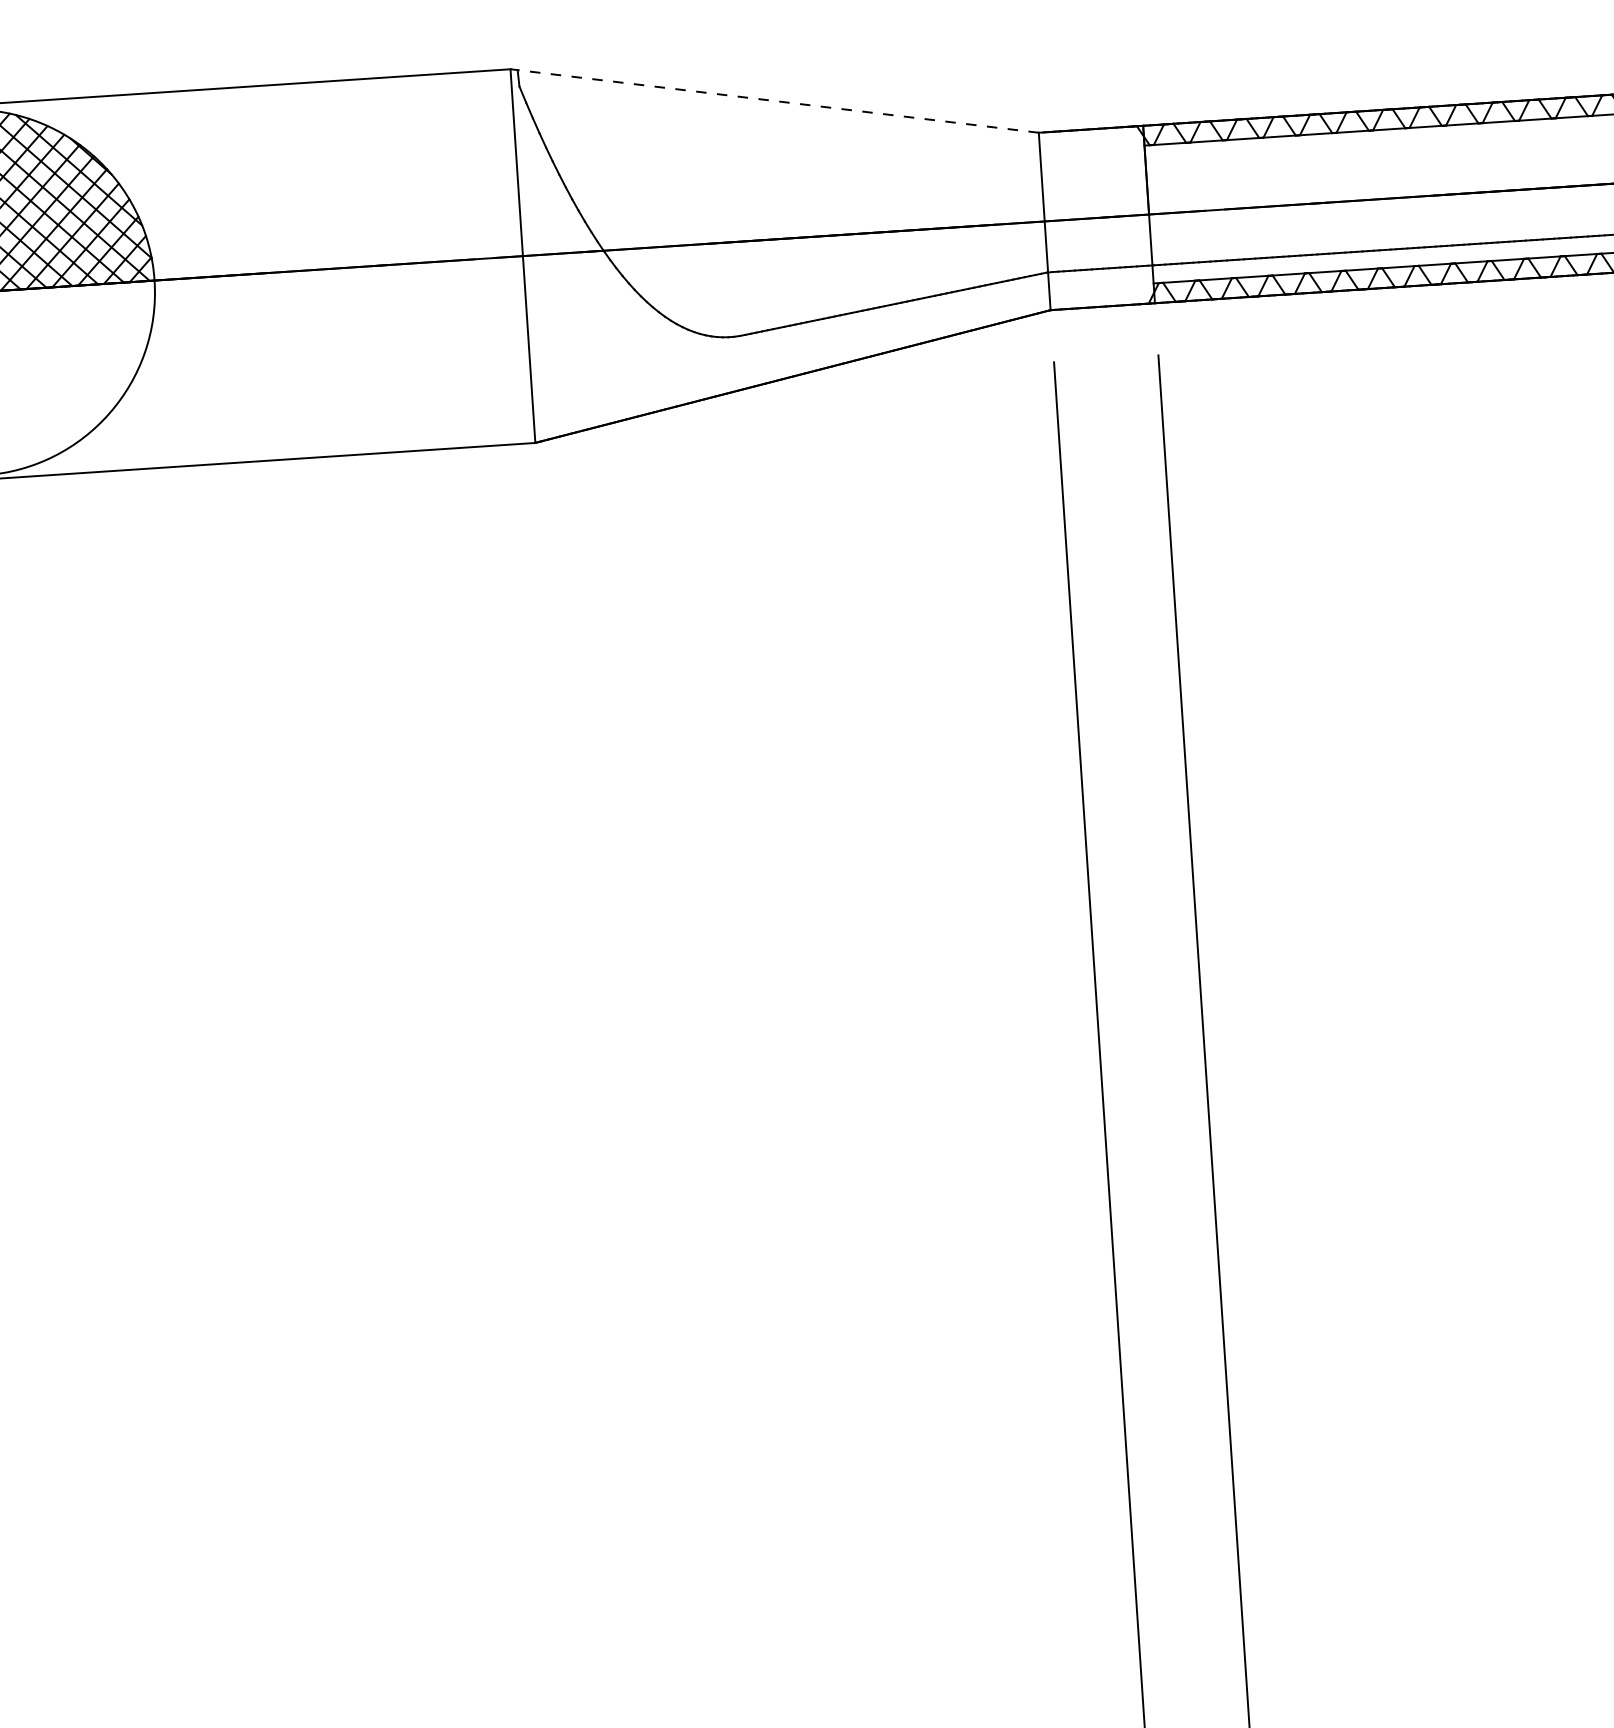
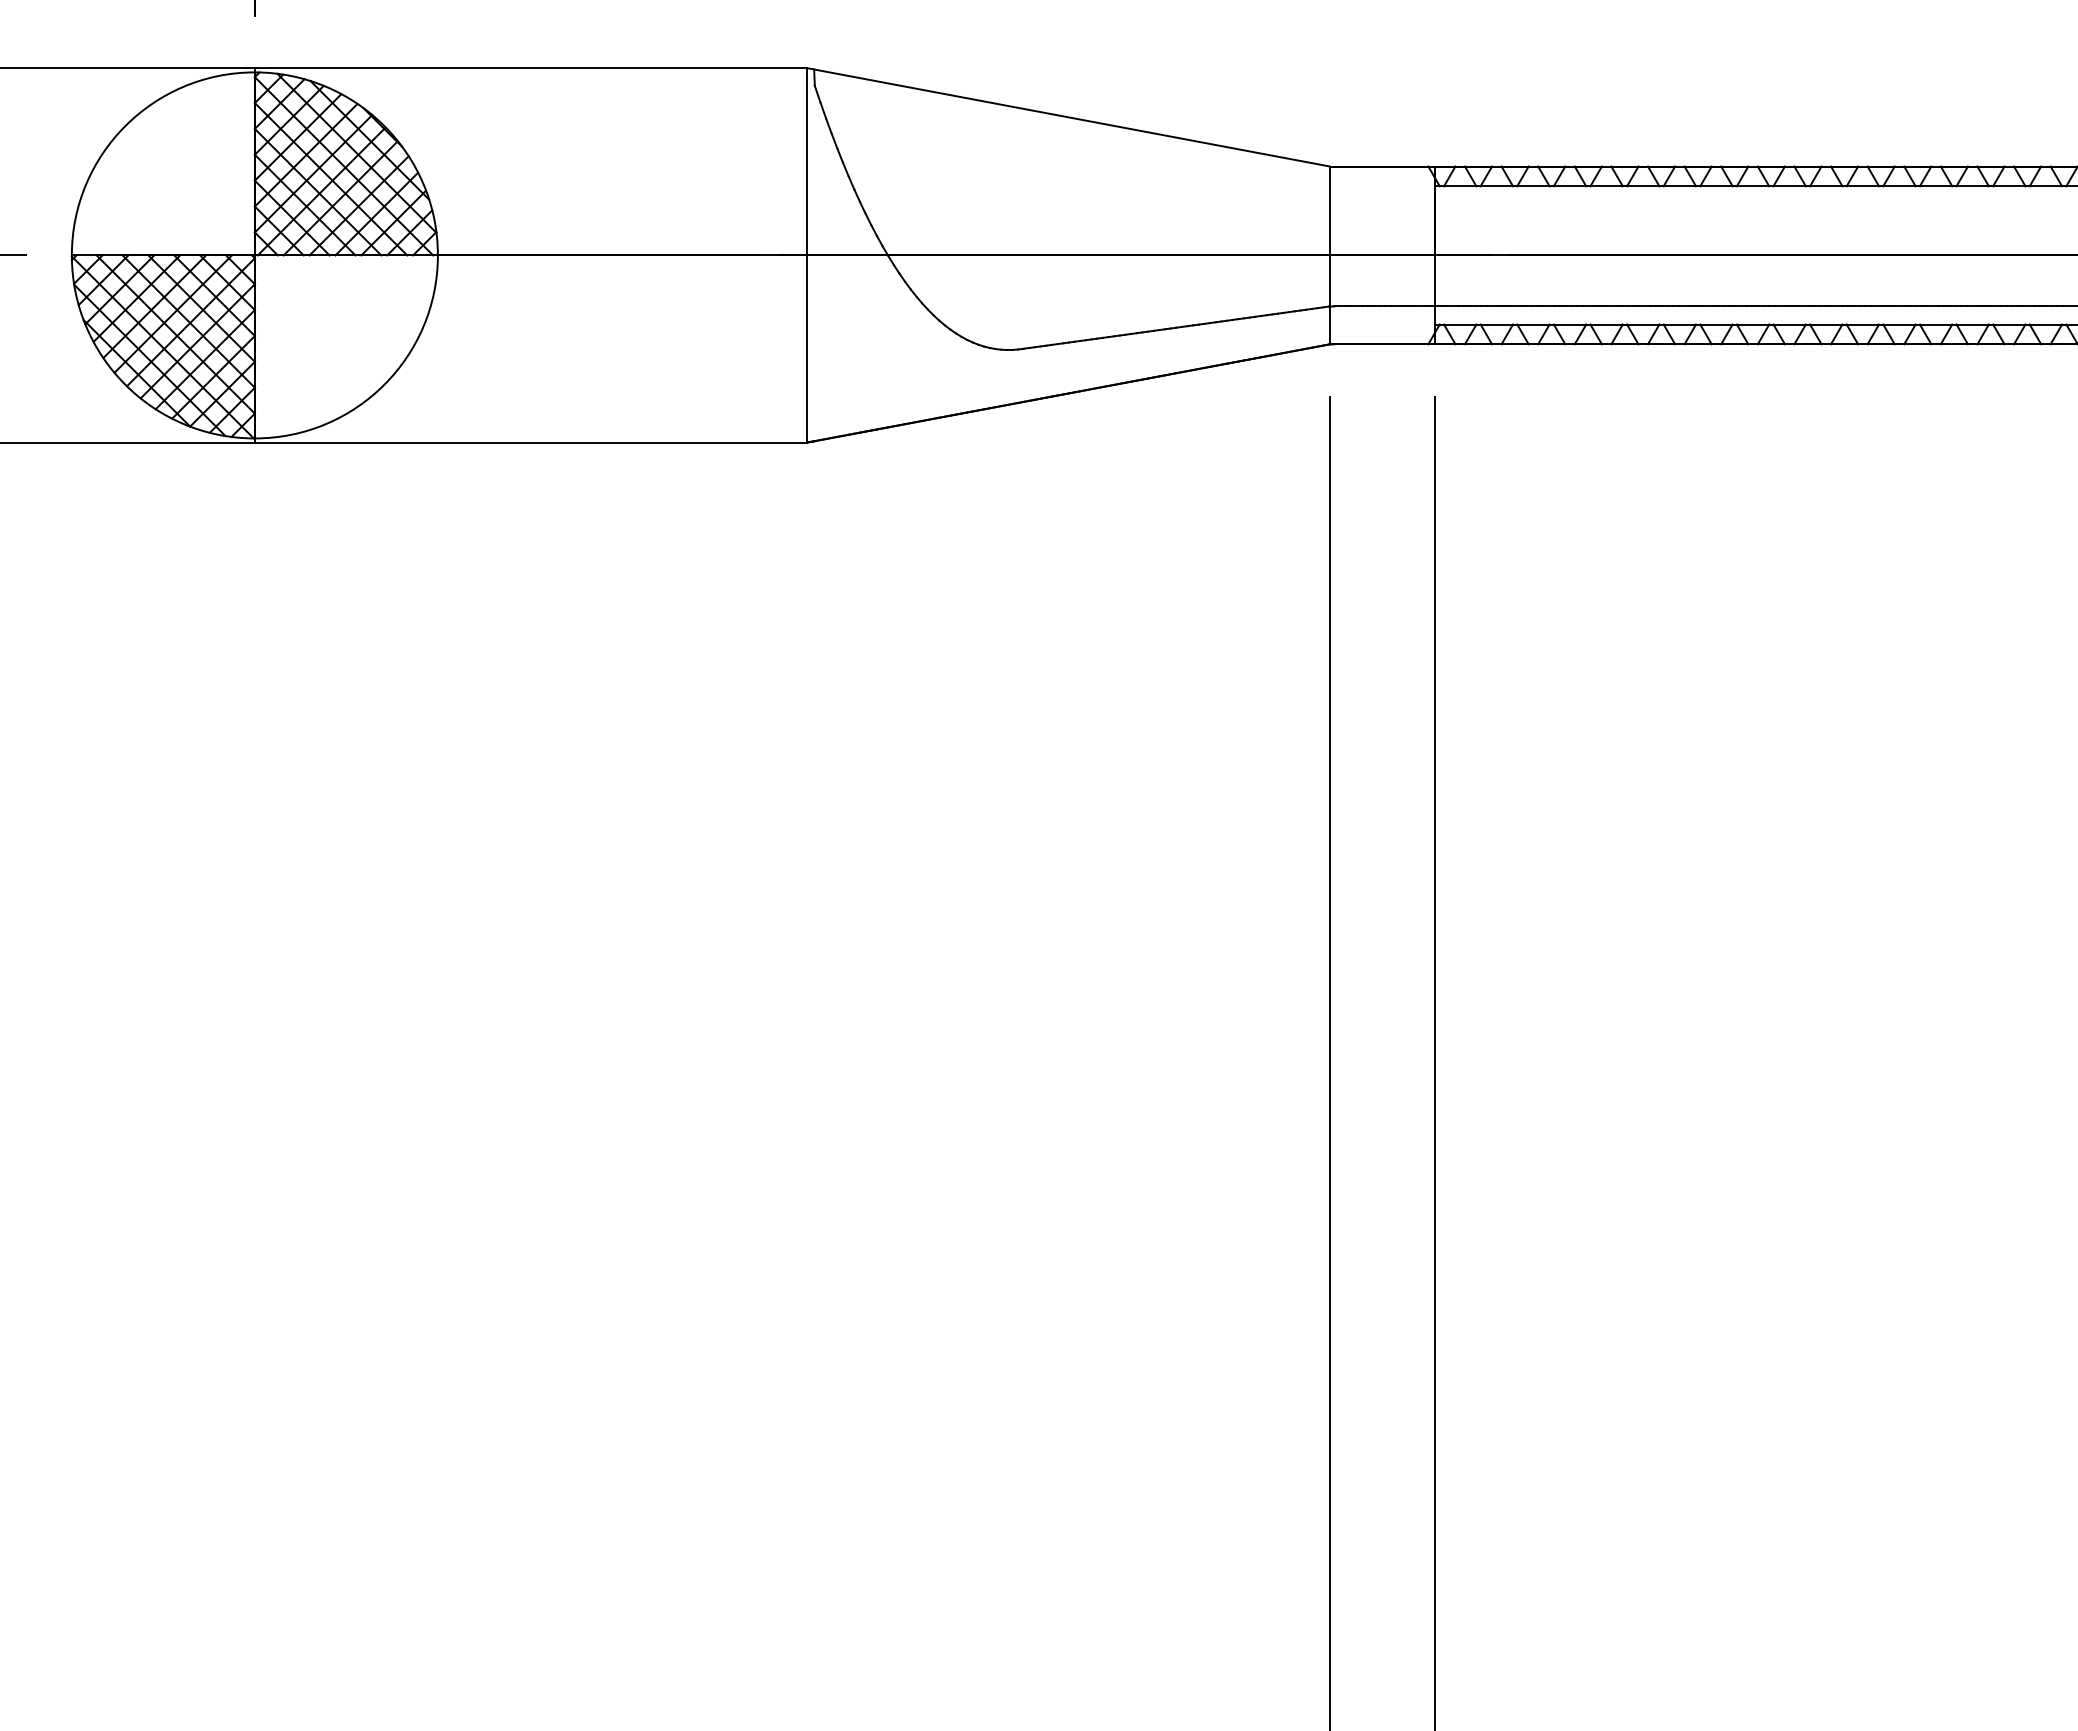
line: (774, 101) -> (1068, 117), dashed -> solid

